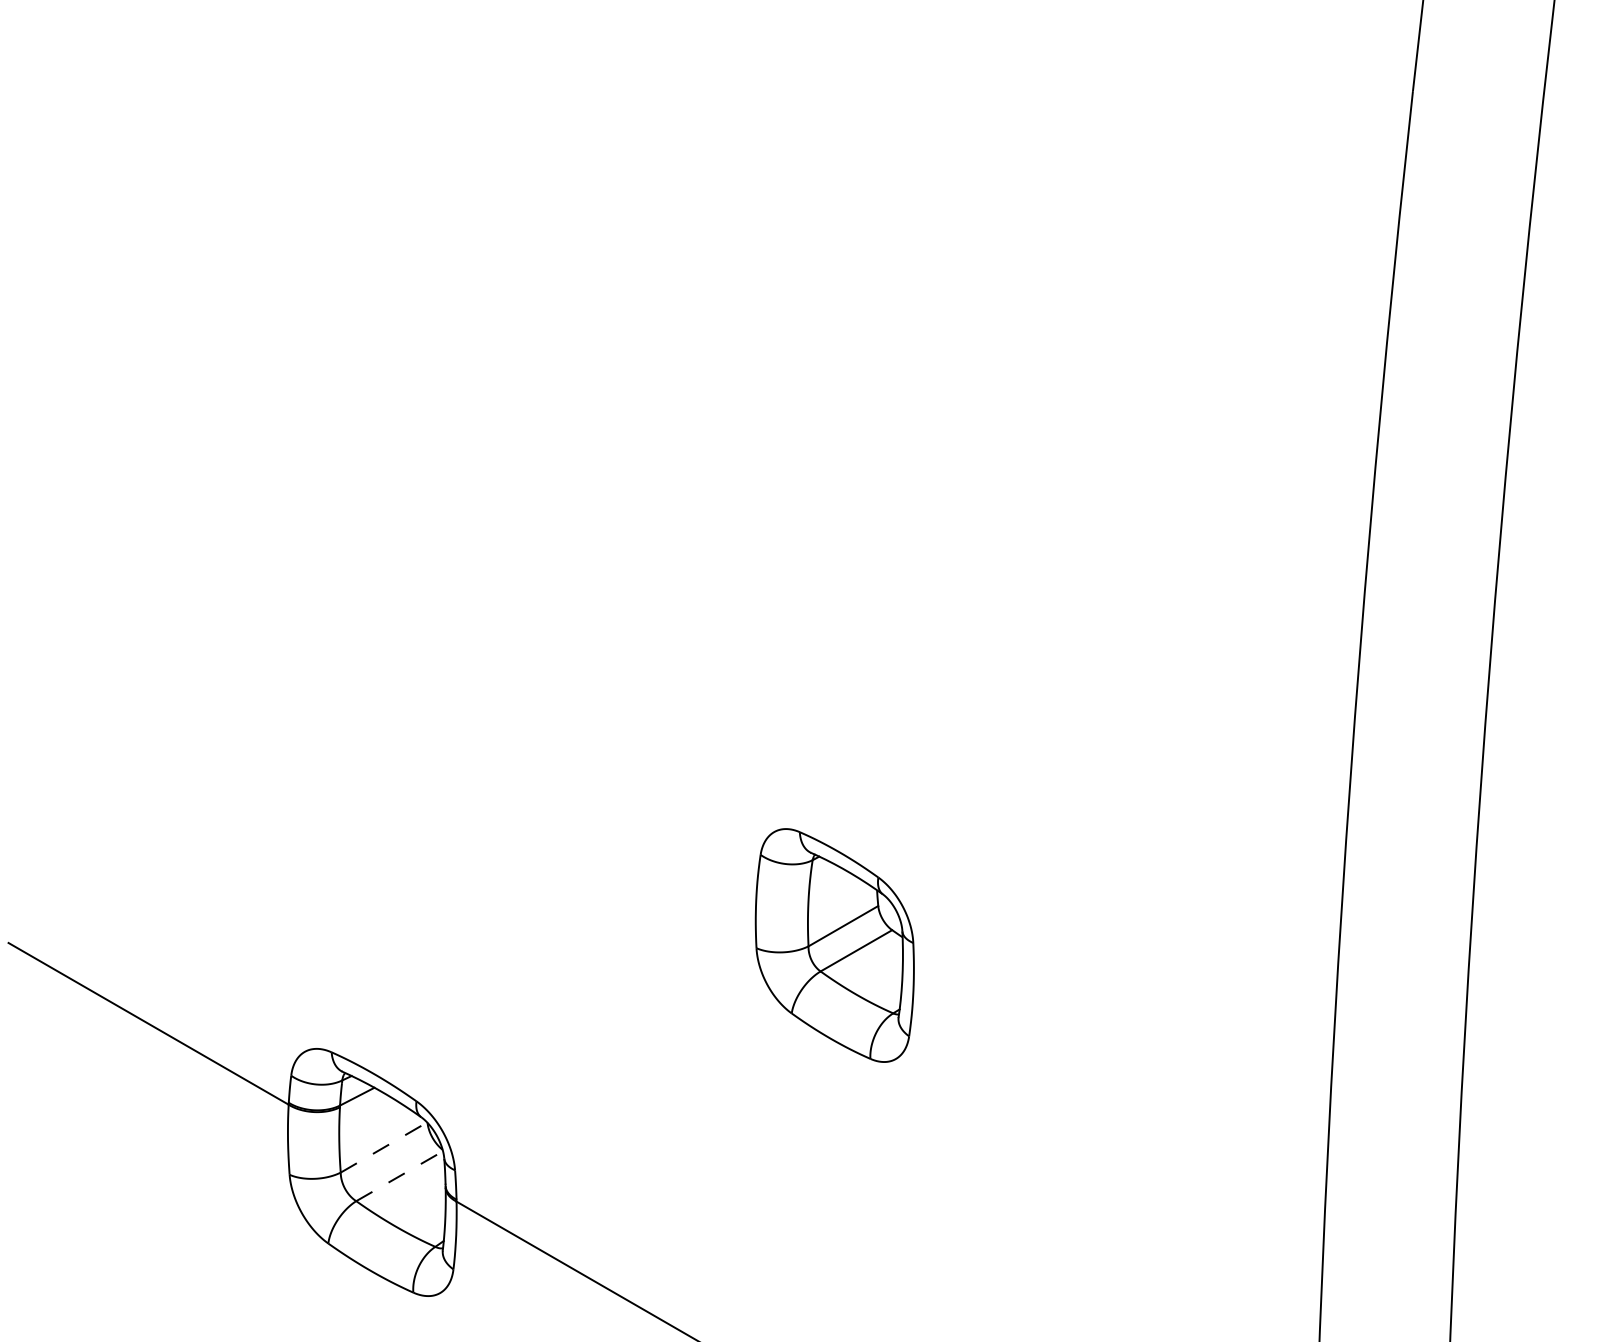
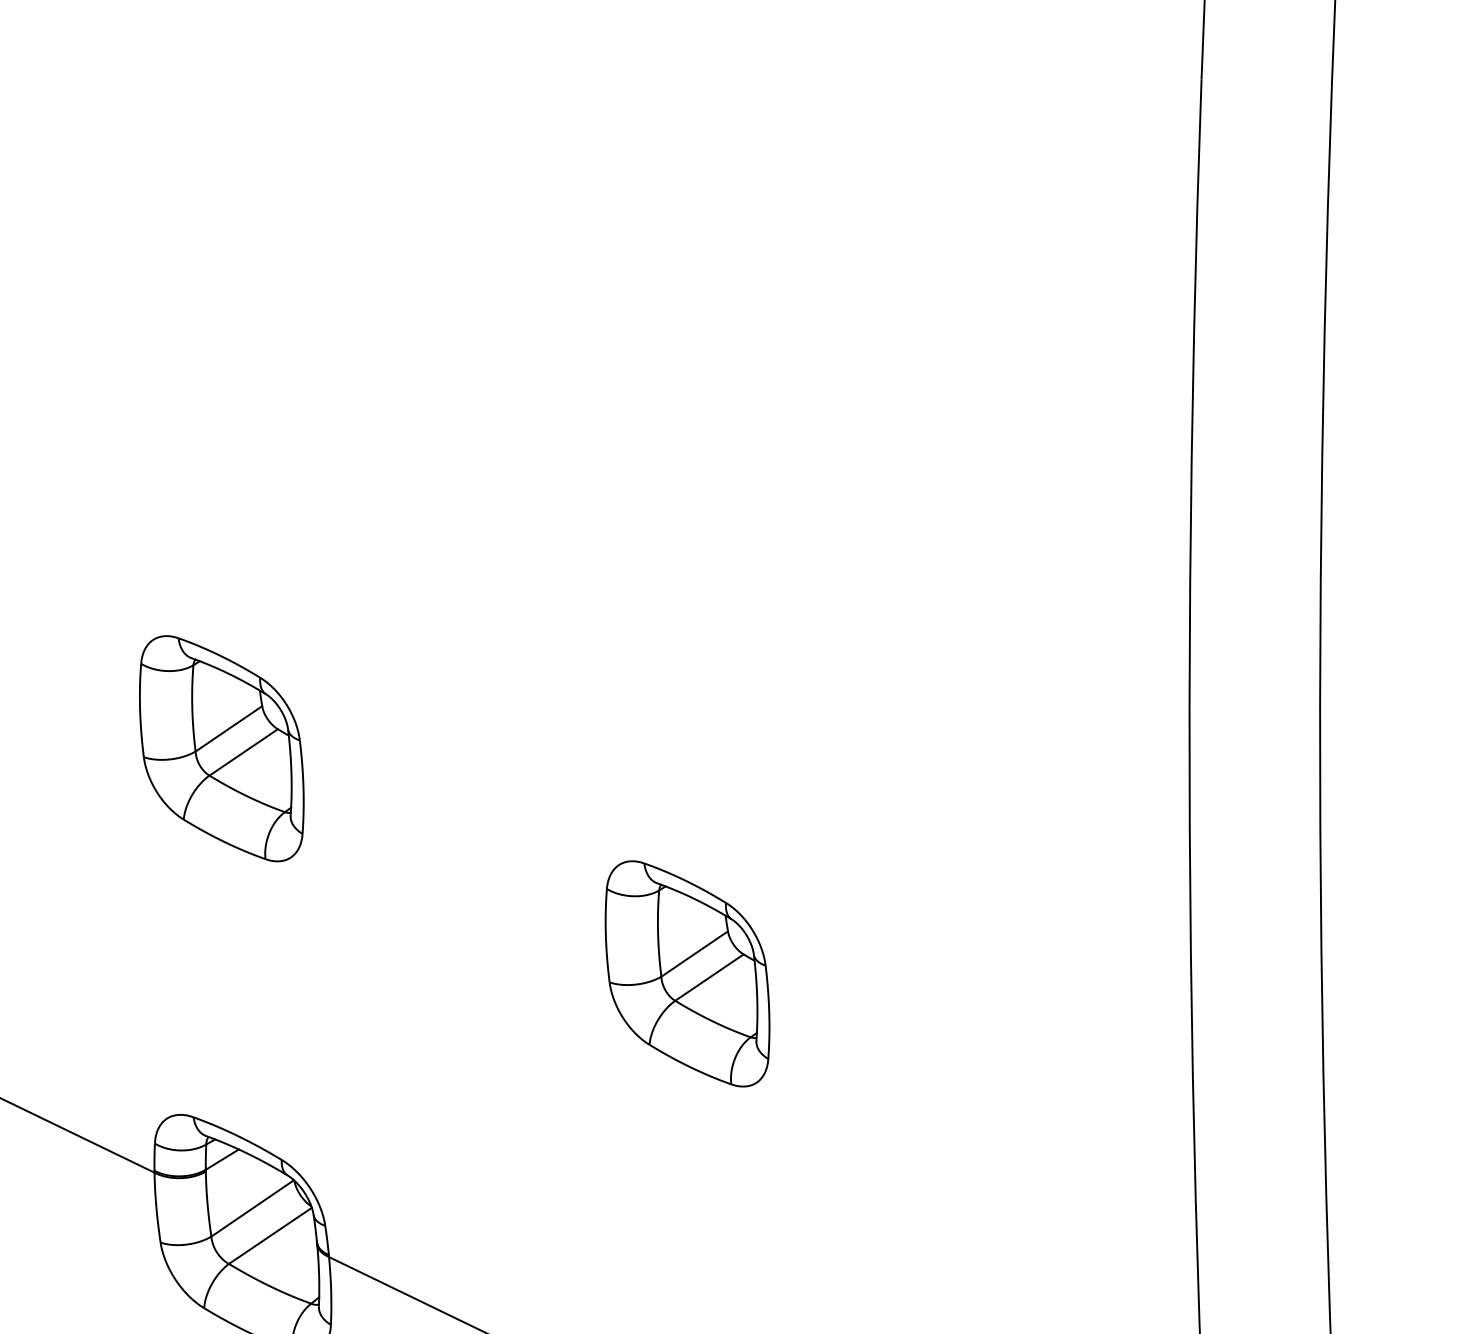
part: (386, 686) -> (221, 748), added
line: (383, 1147) -> (252, 1208), dashed -> solid
line: (400, 1175) -> (271, 1235), dashed -> solid

